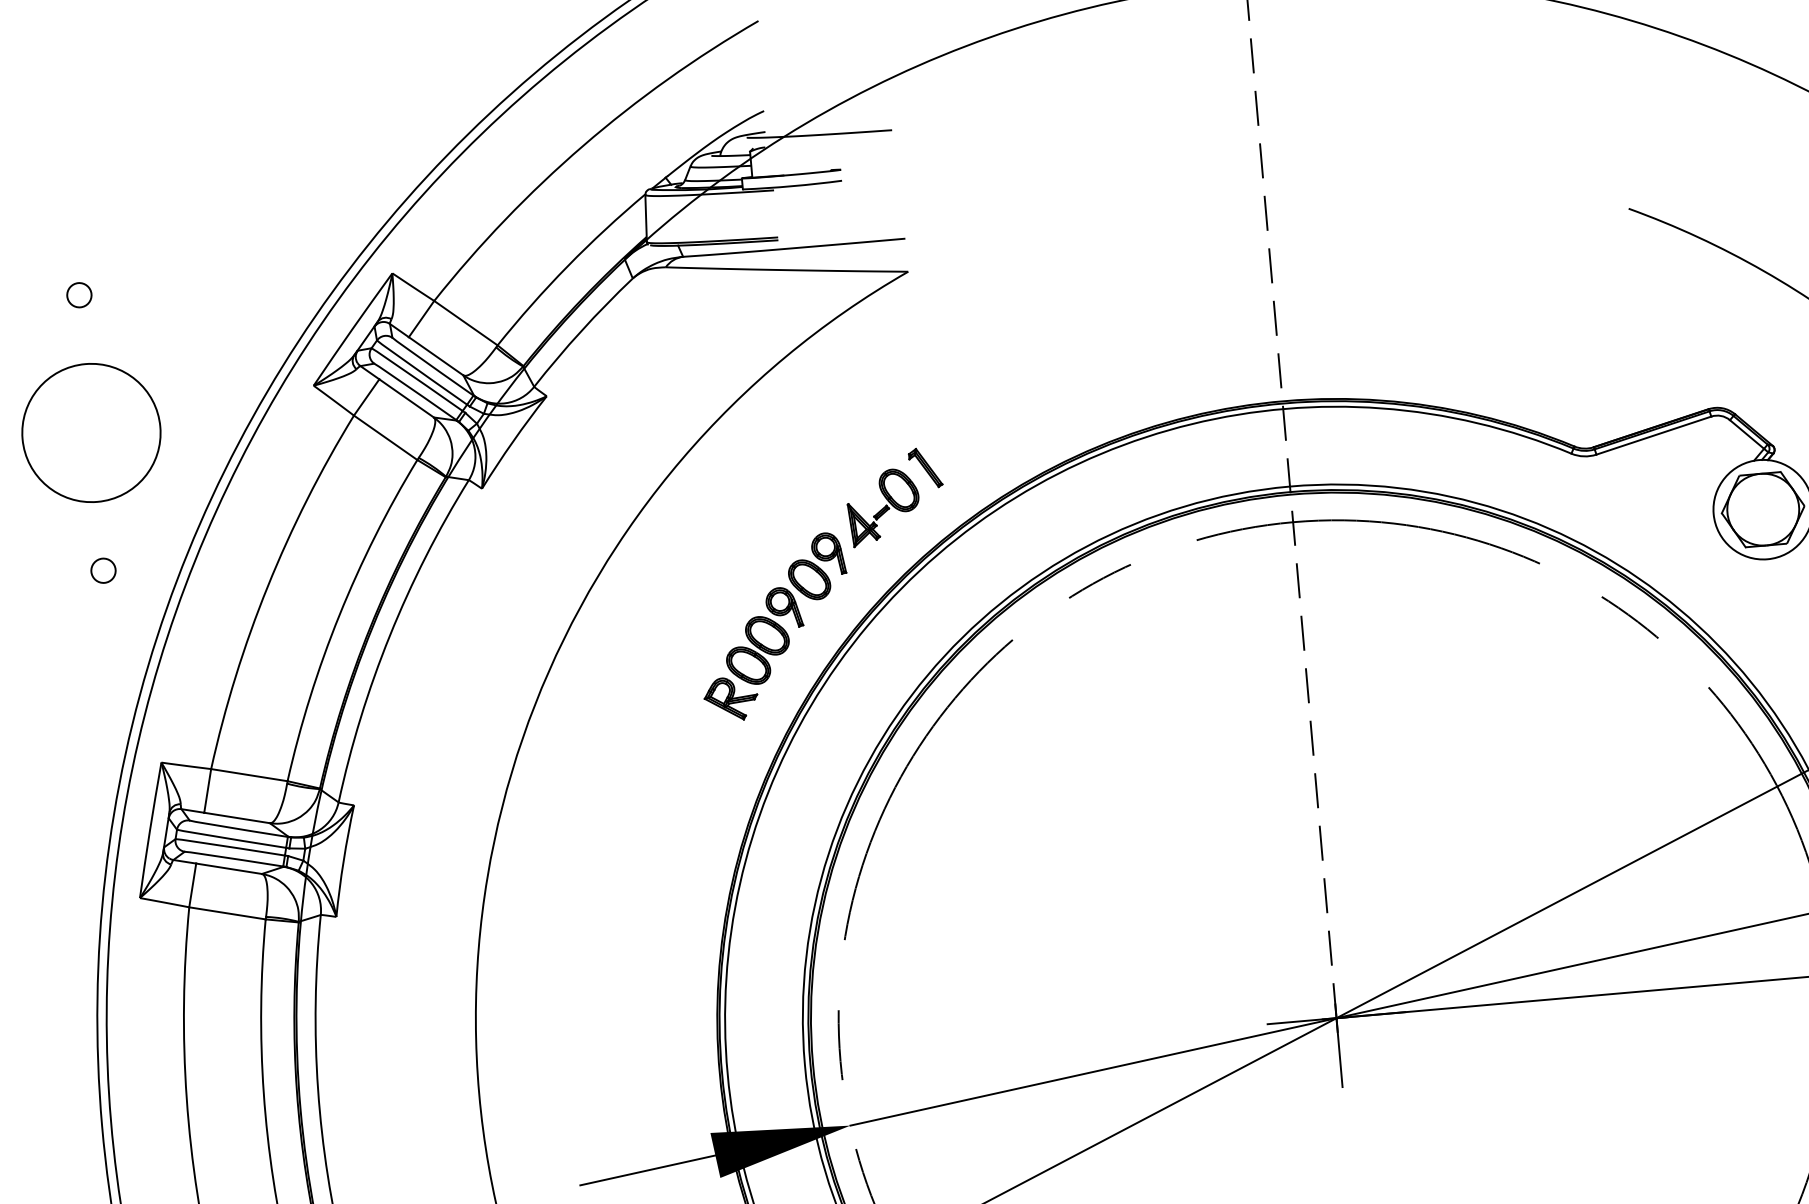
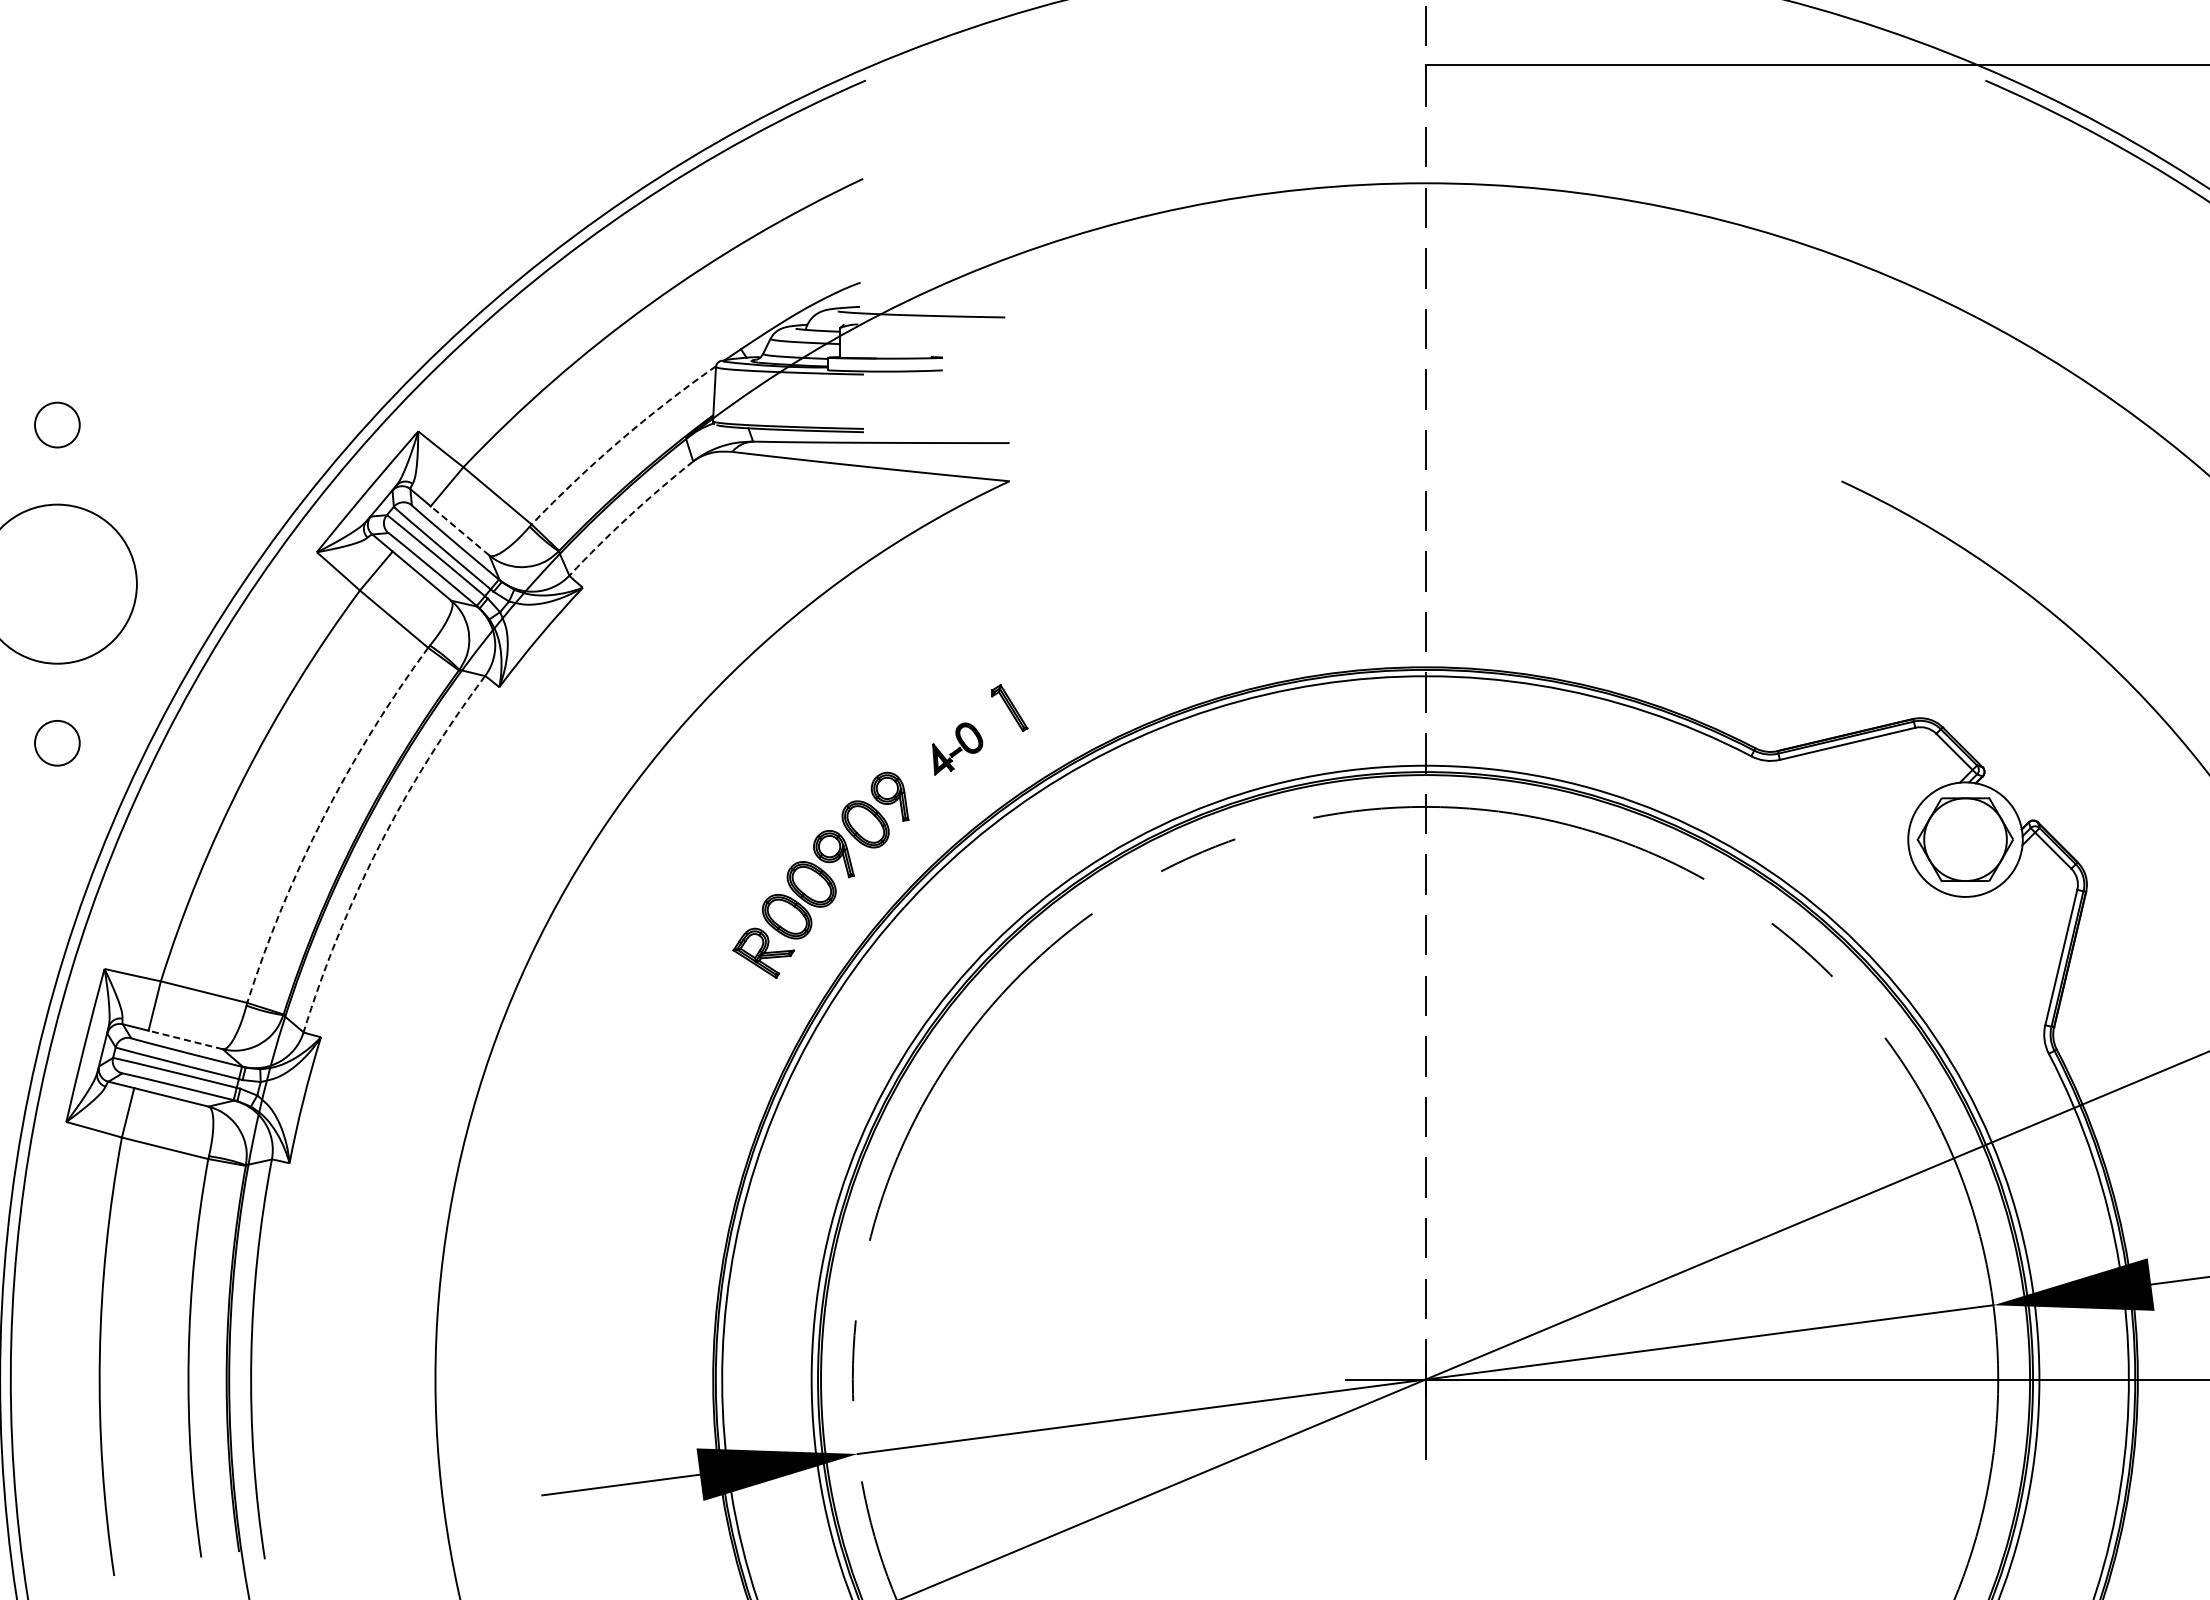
arc: (567, 265) -> (619, 440), solid -> dashed
circle: (79, 295) -> (57, 425), size x1.6
arc: (581, 331) -> (629, 516), solid -> dashed
line: (435, 356) -> (459, 530), solid -> dashed
part: (883, 507) -> (957, 748), size x0.6
circle: (103, 570) -> (57, 743), size x1.6
arc: (339, 615) -> (323, 818), solid -> dashed
arc: (390, 635) -> (379, 846), solid -> dashed
line: (236, 817) -> (185, 1039), solid -> dashed

